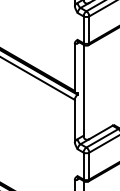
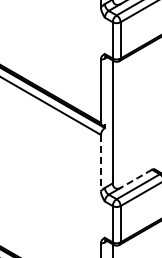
line: (74, 121) -> (100, 163), solid -> dashed
line: (100, 132) -> (135, 179), solid -> dashed

